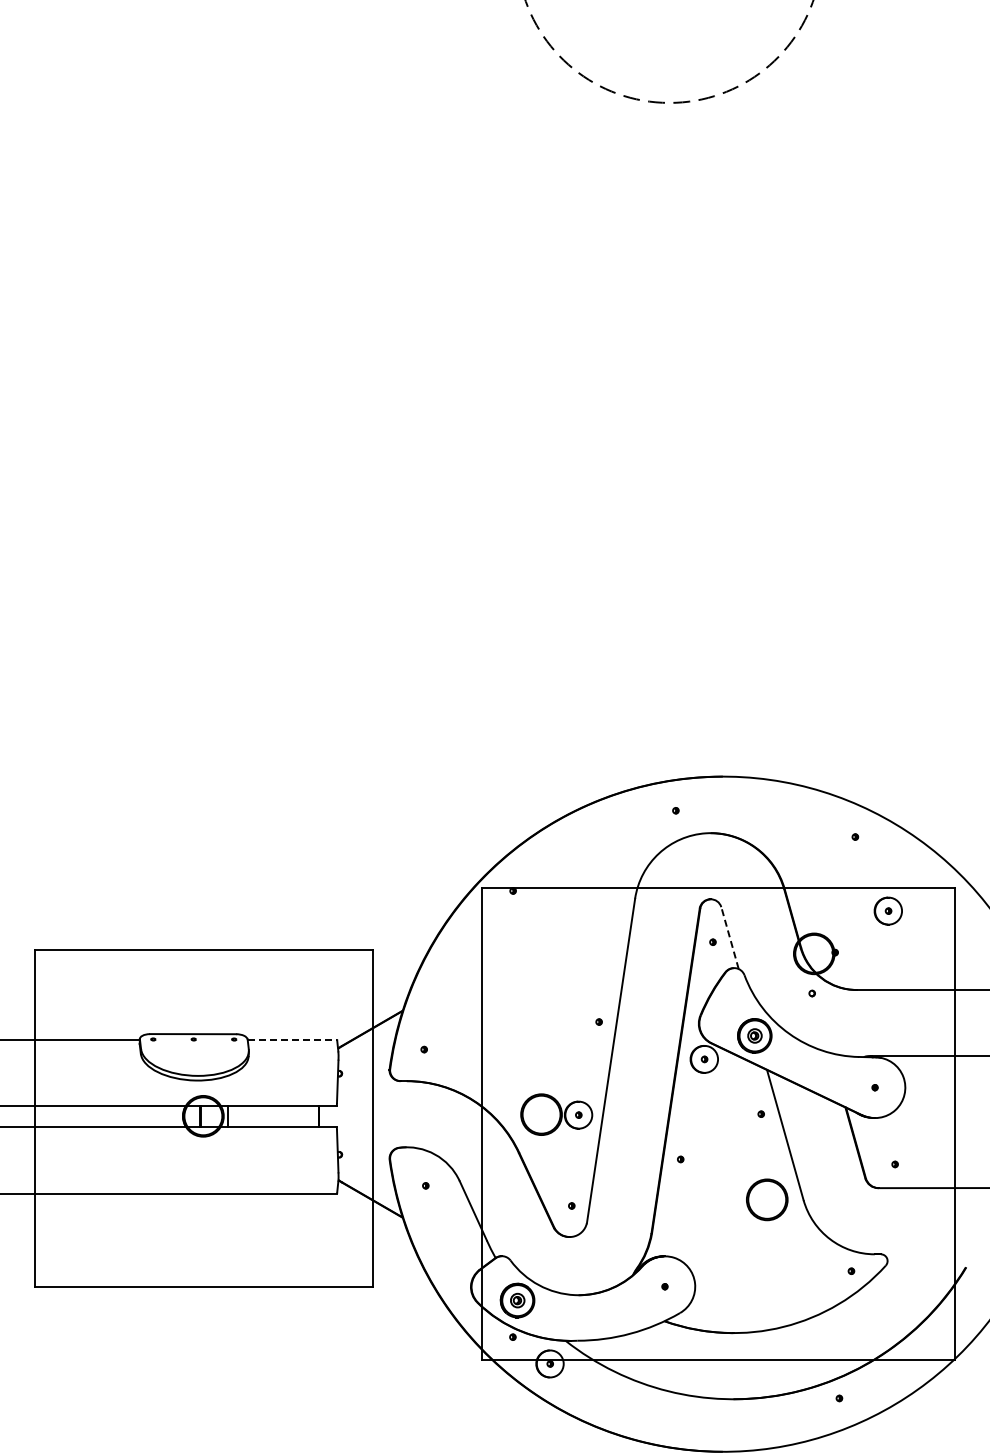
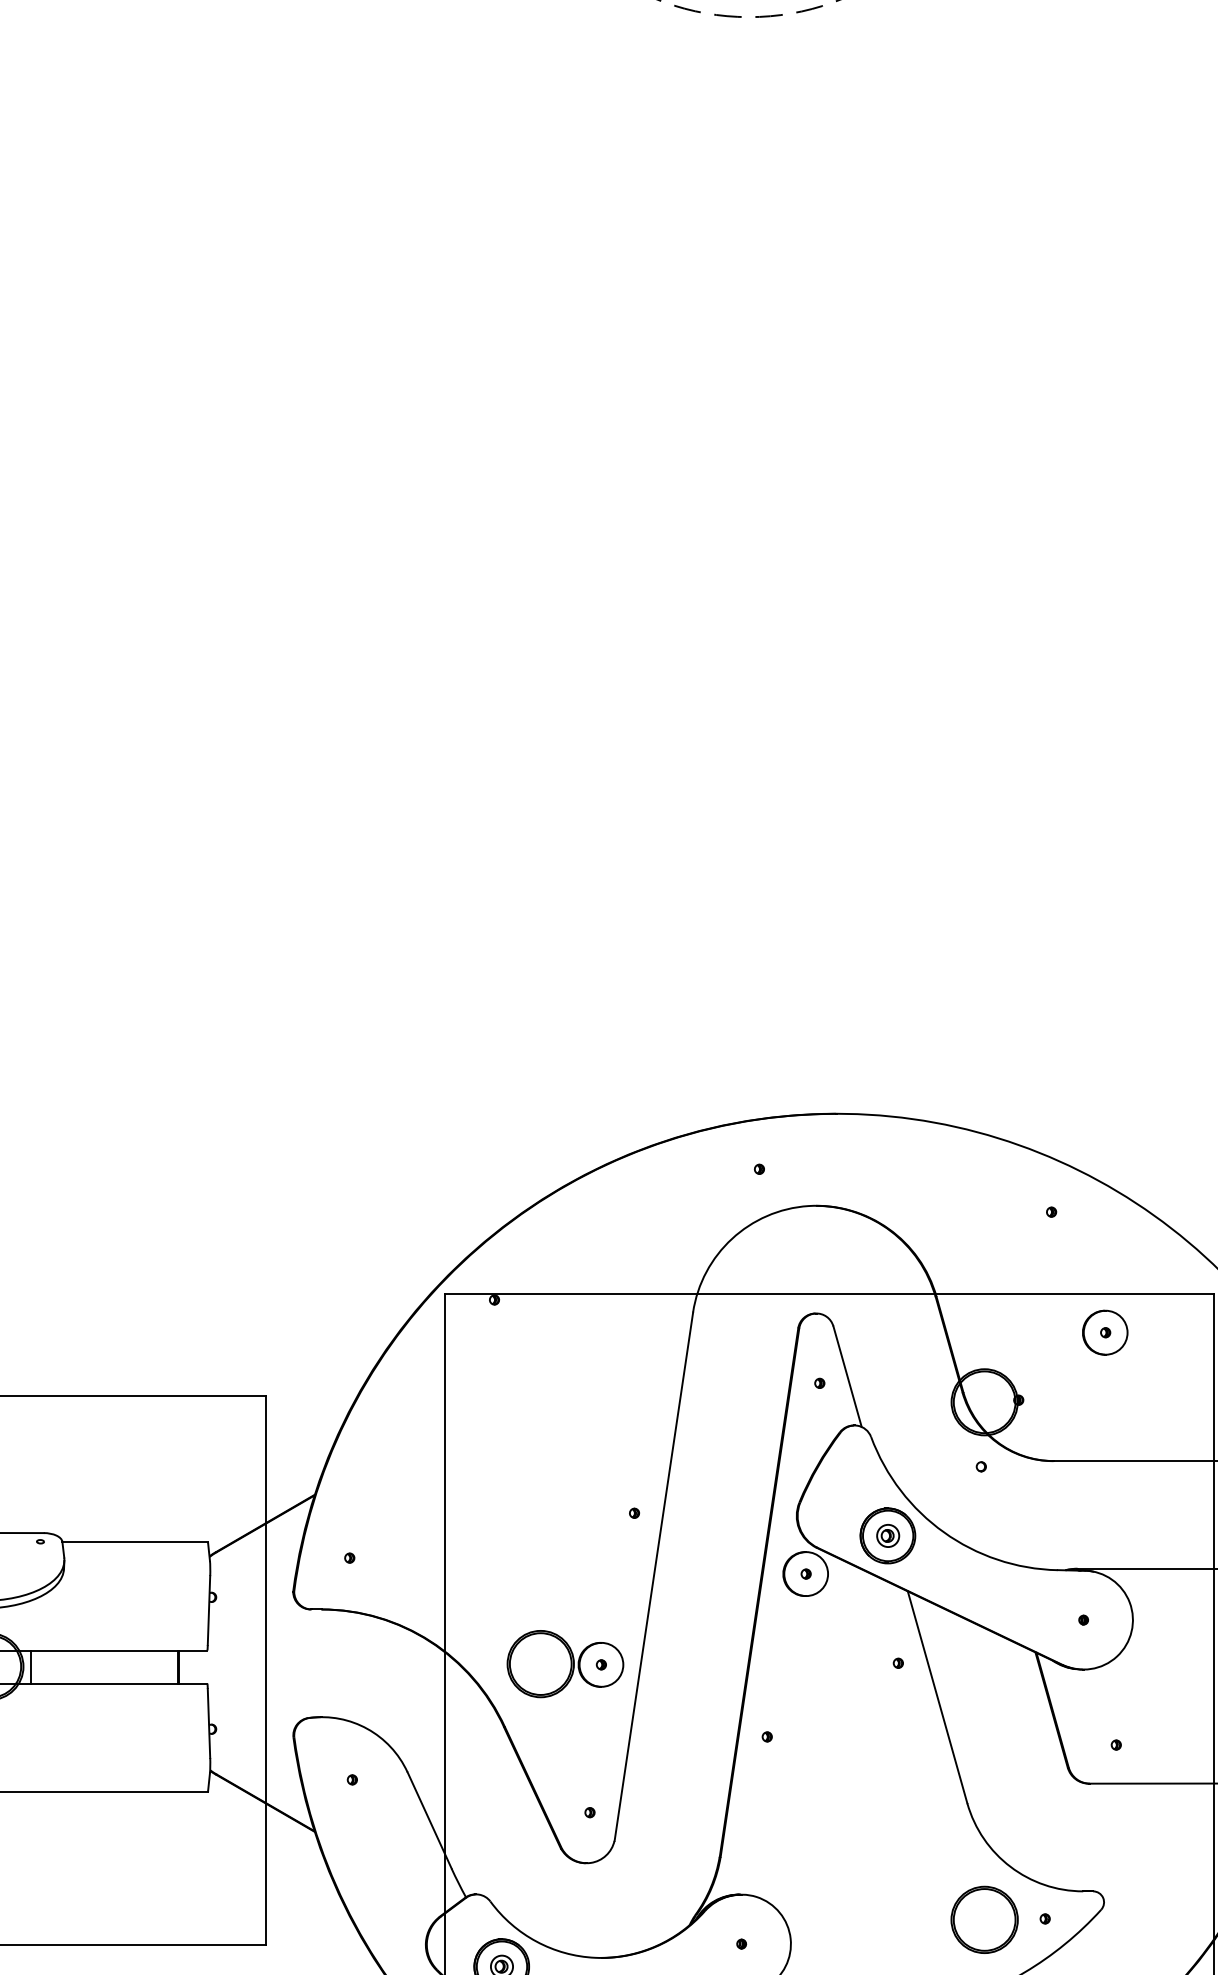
line: (729, 937) -> (846, 1375), dashed -> solid
line: (292, 1039) -> (135, 1541), dashed -> solid
part: (767, 1199) -> (985, 1919), moved

